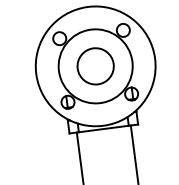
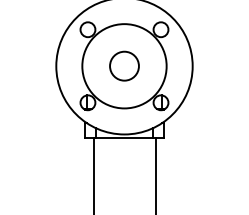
circle: (95, 65) -> (124, 65), size x0.7

